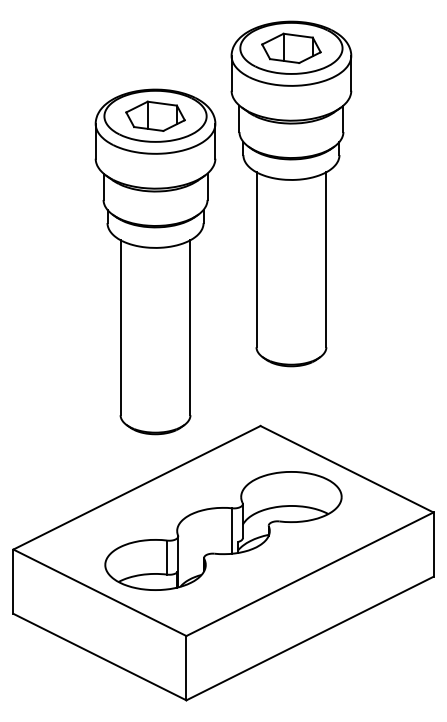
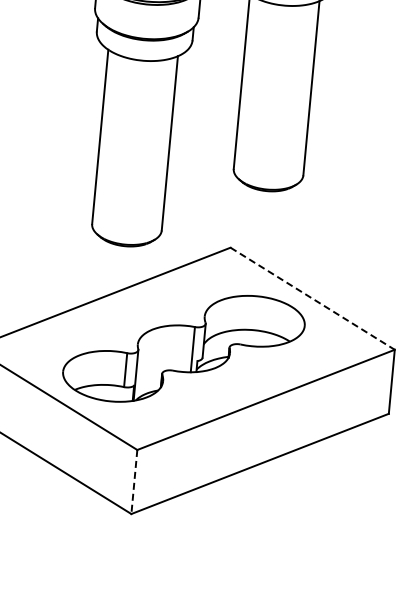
line: (347, 469) -> (313, 299), solid -> dashed
line: (186, 668) -> (134, 482), solid -> dashed

